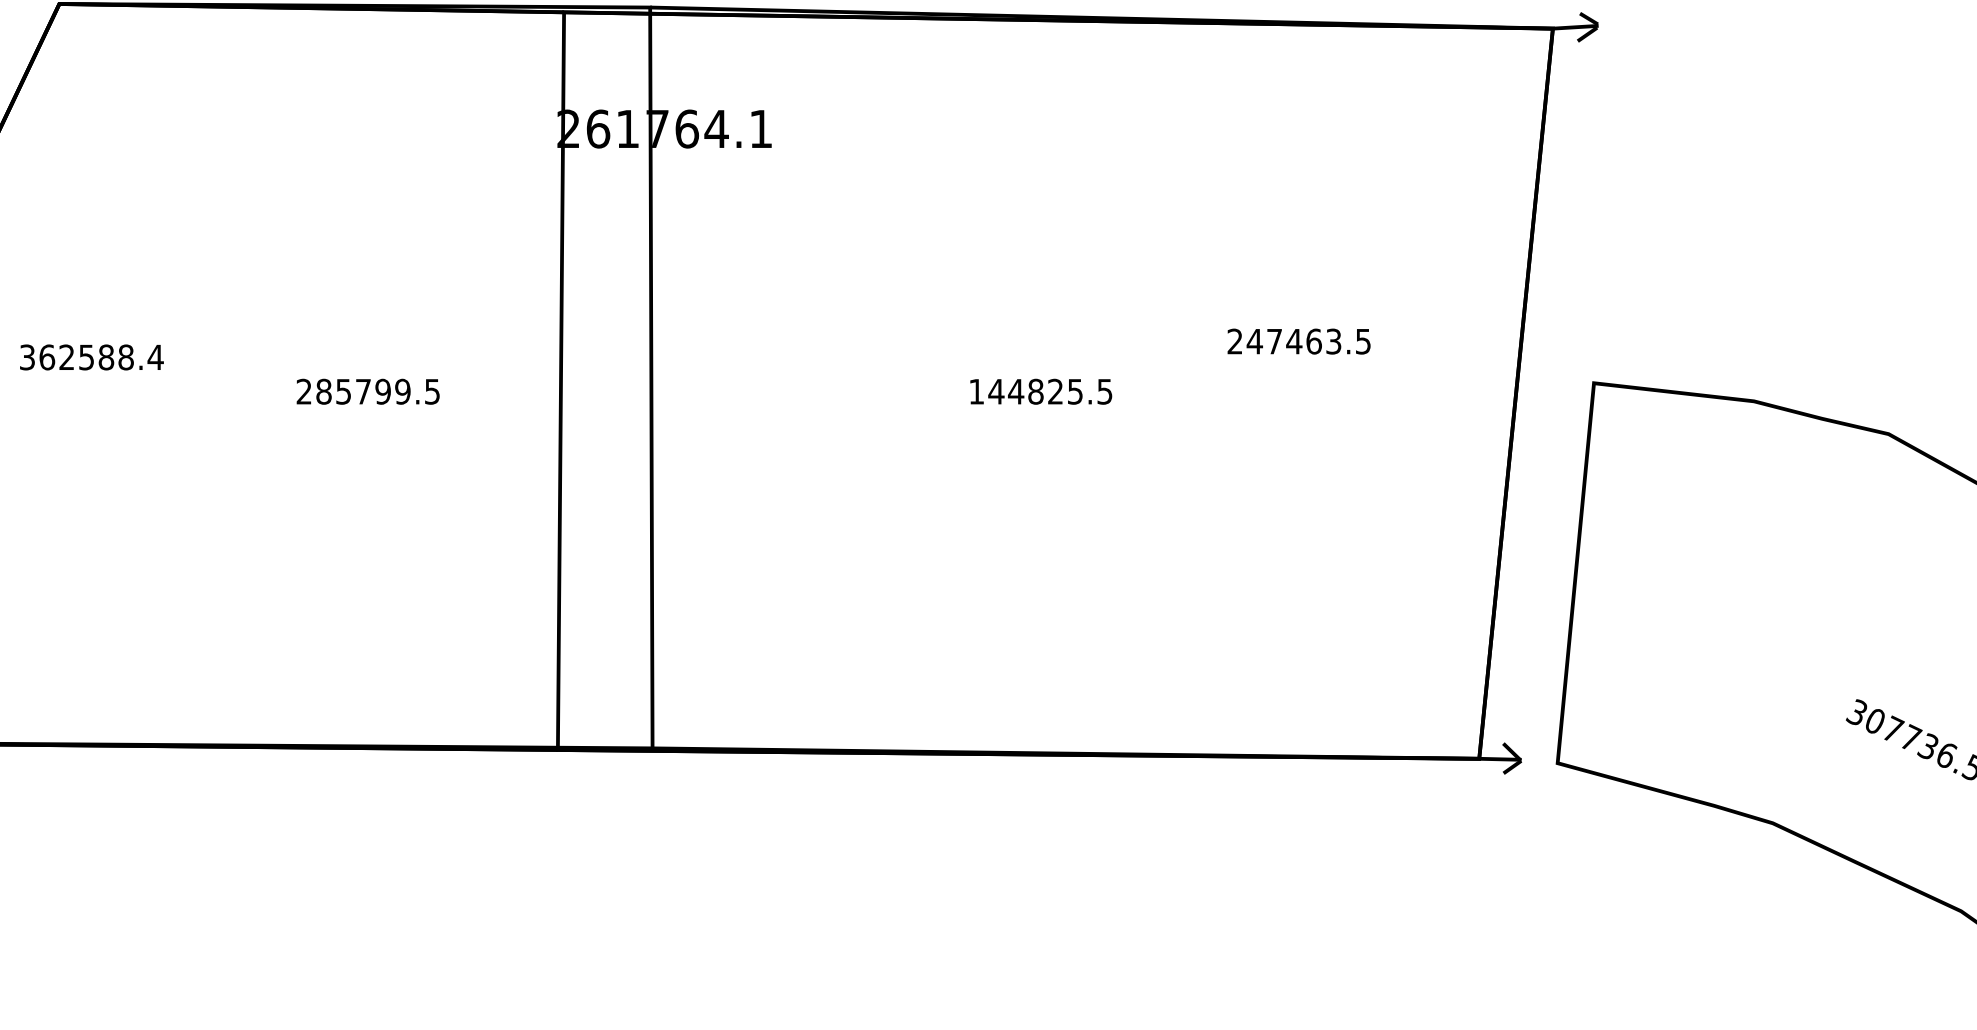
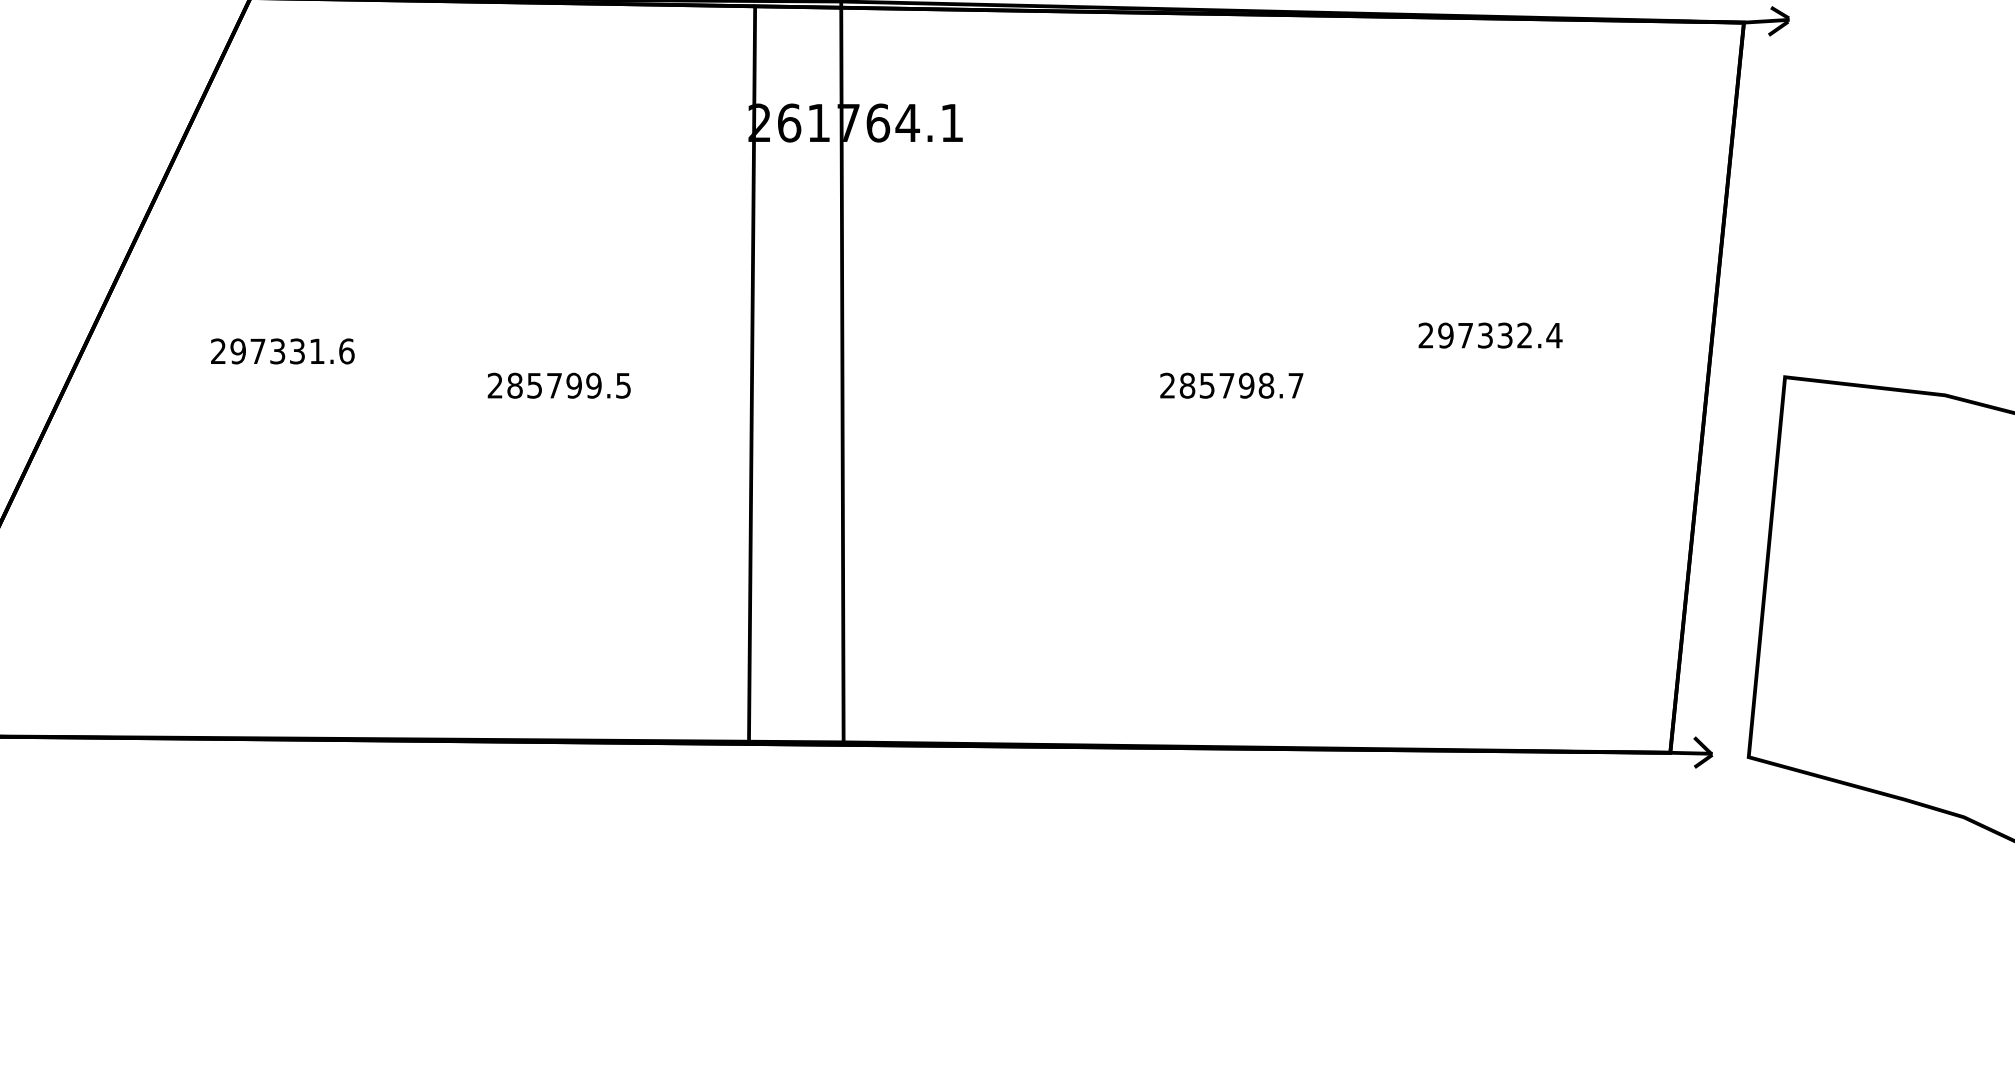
text: (1308, 341) -> (1499, 335), 247463.5 -> 297332.4
text: (91, 357) -> (282, 351), 362588.4 -> 297331.6
text: (1040, 391) -> (1231, 385), 144825.5 -> 285798.7

